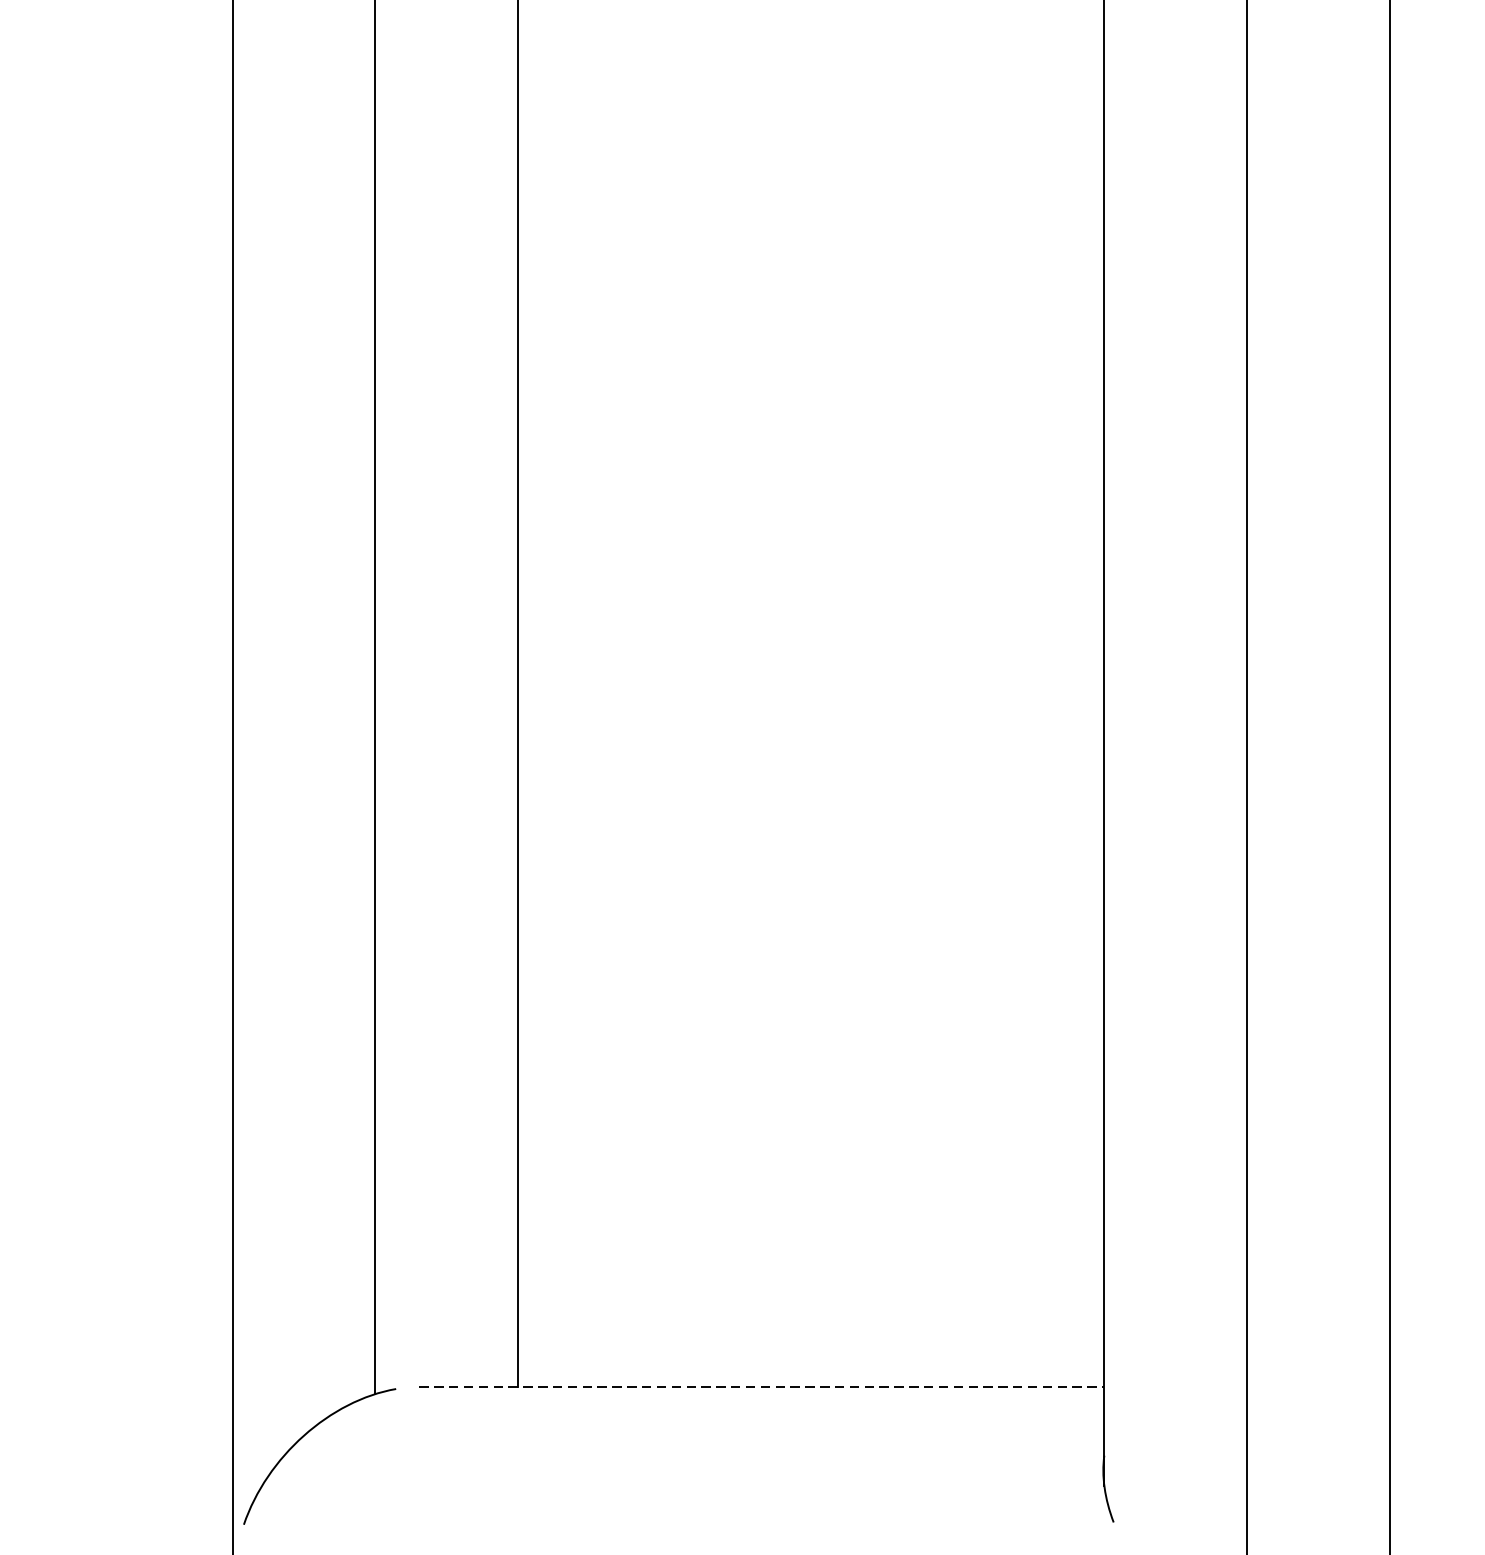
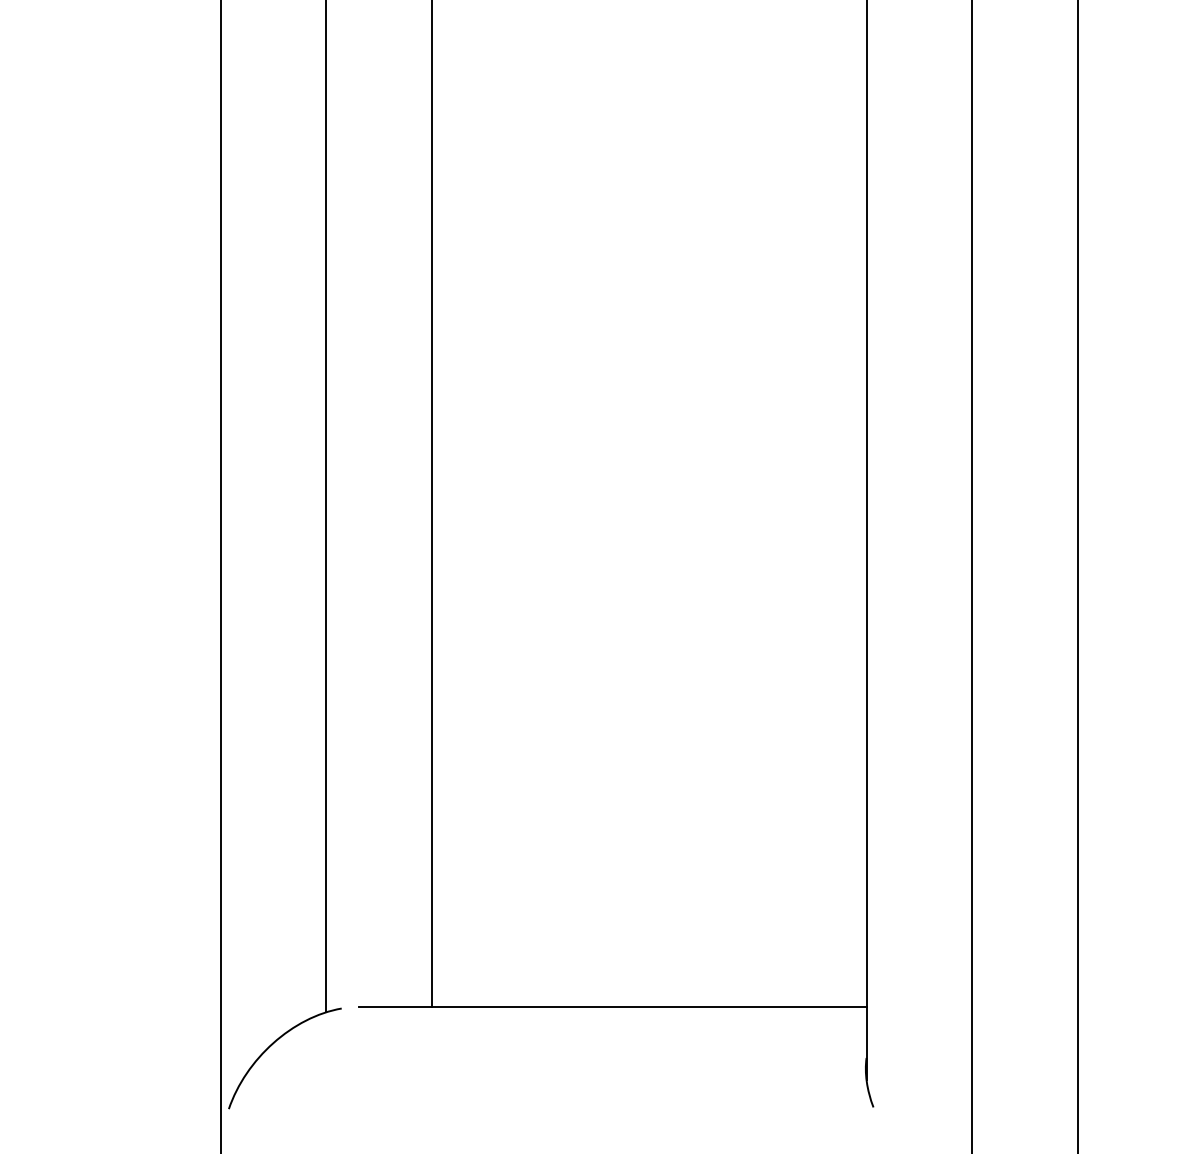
line: (761, 1387) -> (612, 1007), dashed -> solid

